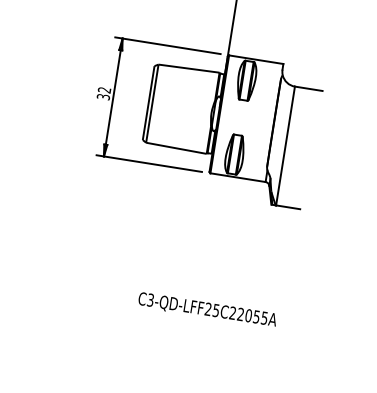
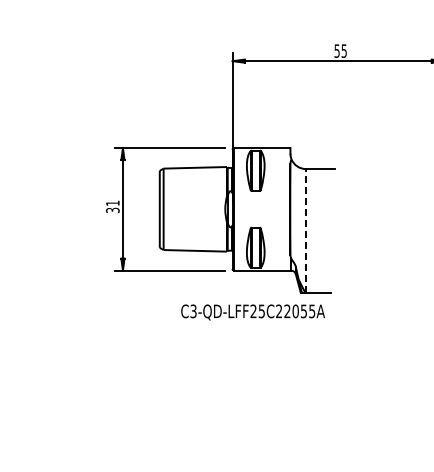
text: (104, 90) -> (112, 203), 32 -> 31
line: (285, 145) -> (305, 230), solid -> dashed
text: (207, 310) -> (252, 312), moved

